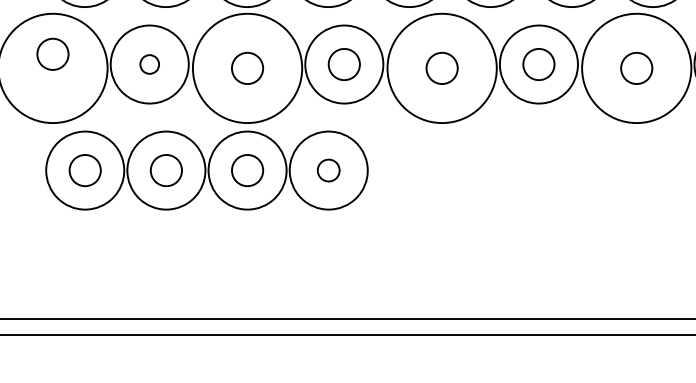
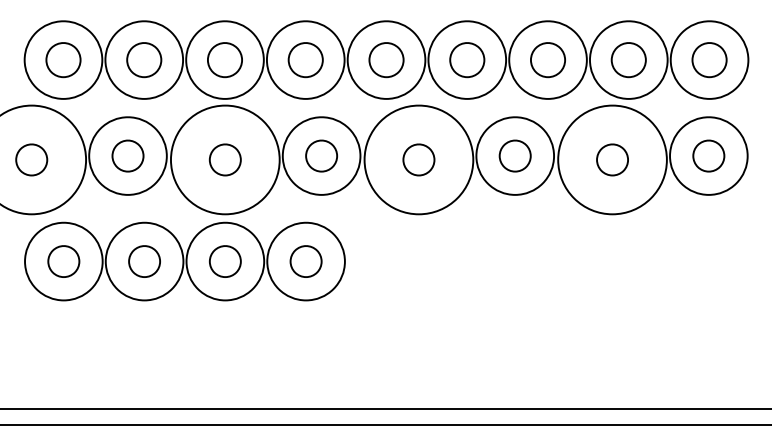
part: (52, 53) -> (31, 159), moved
part: (149, 63) -> (127, 155), size x1.67
part: (328, 170) -> (305, 261), size x1.43

